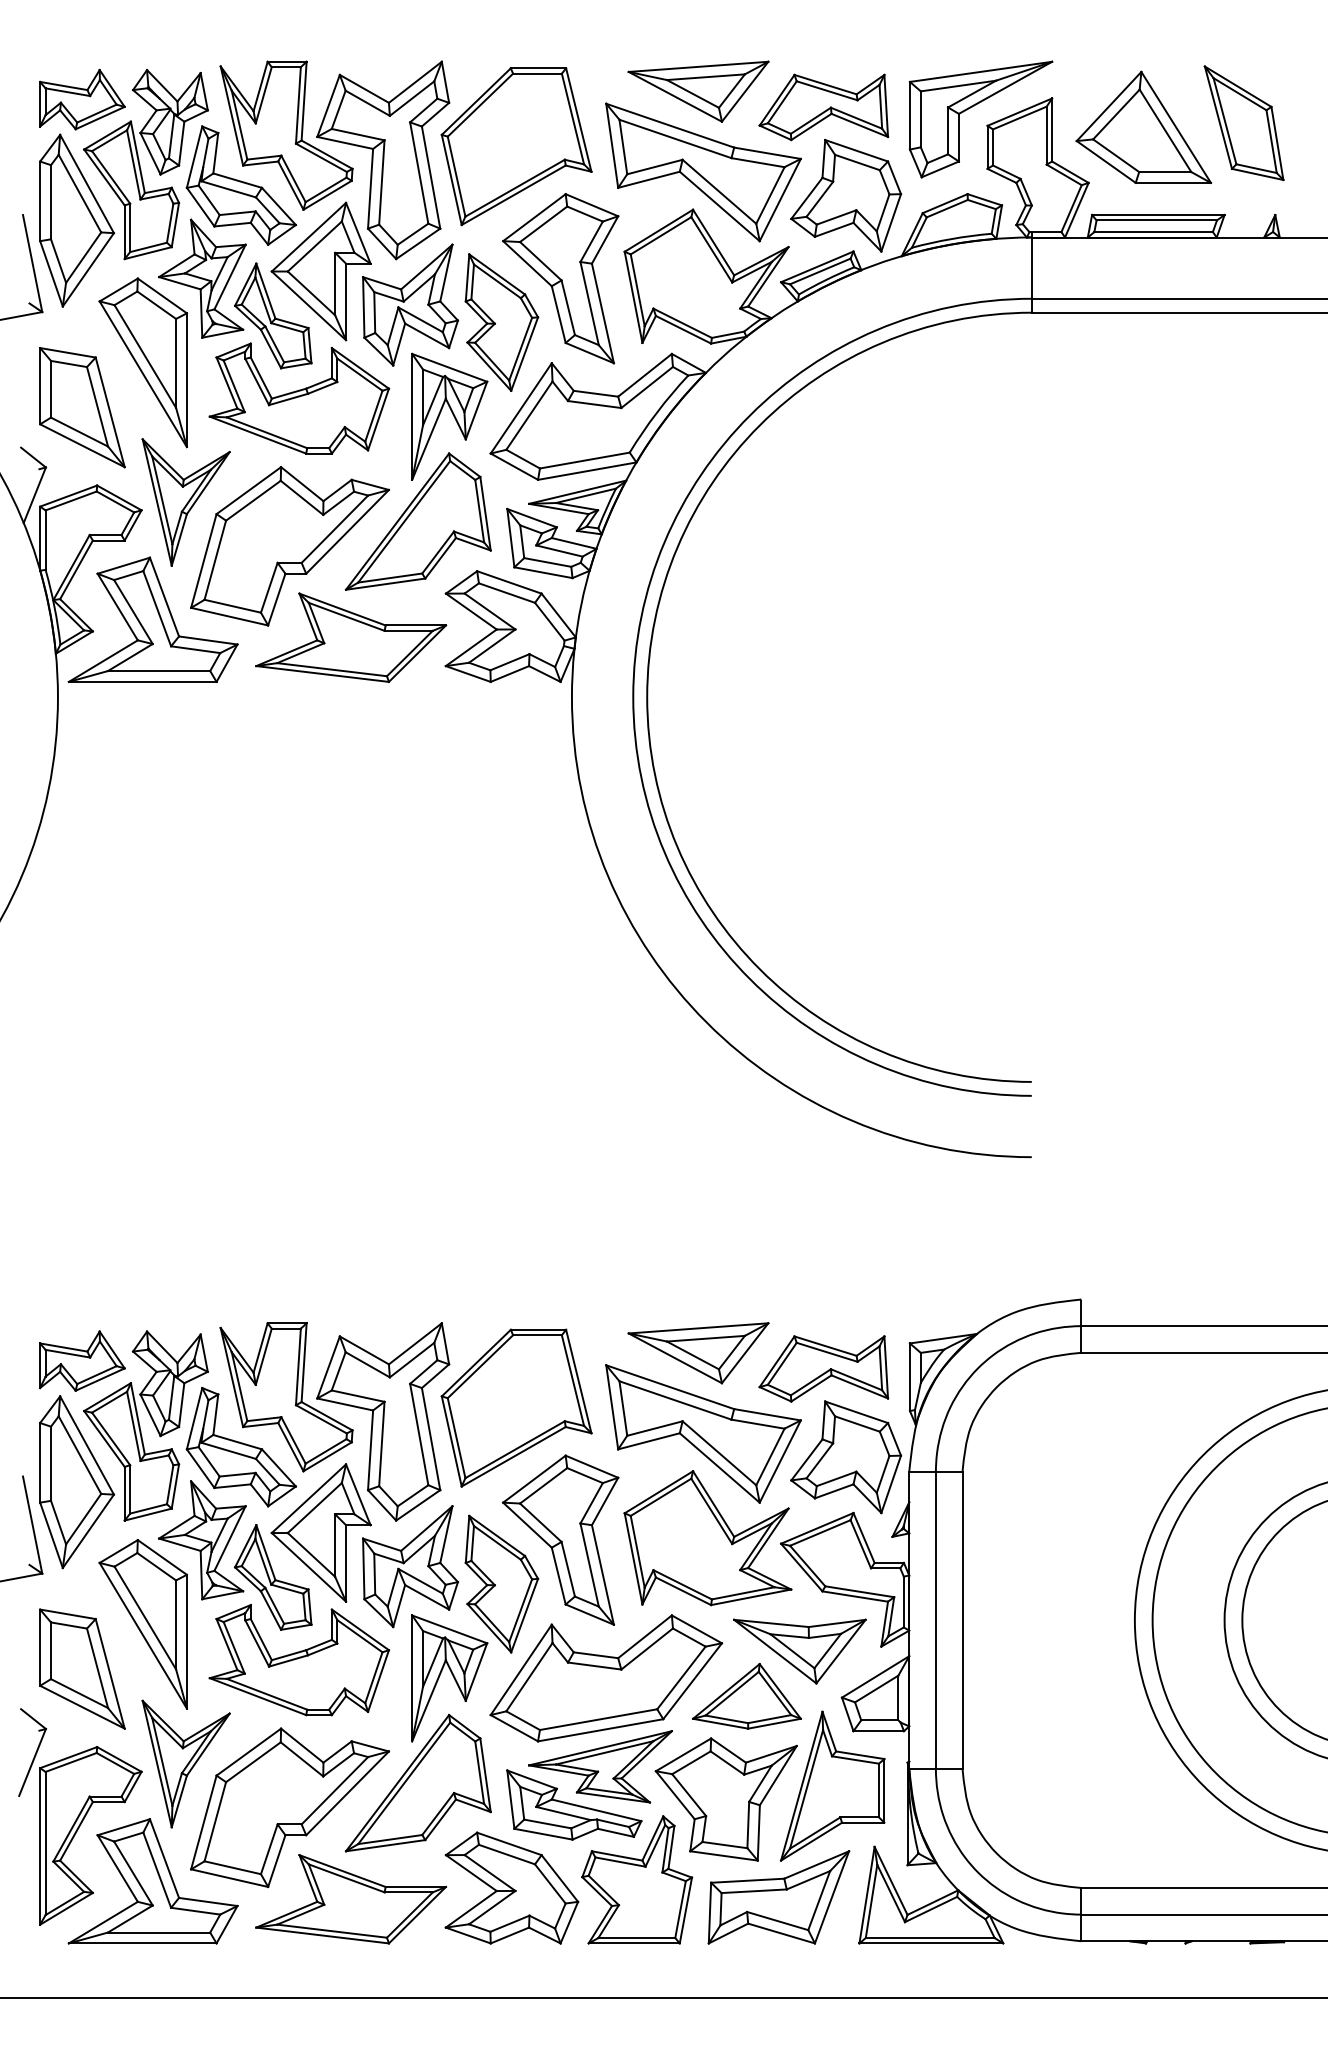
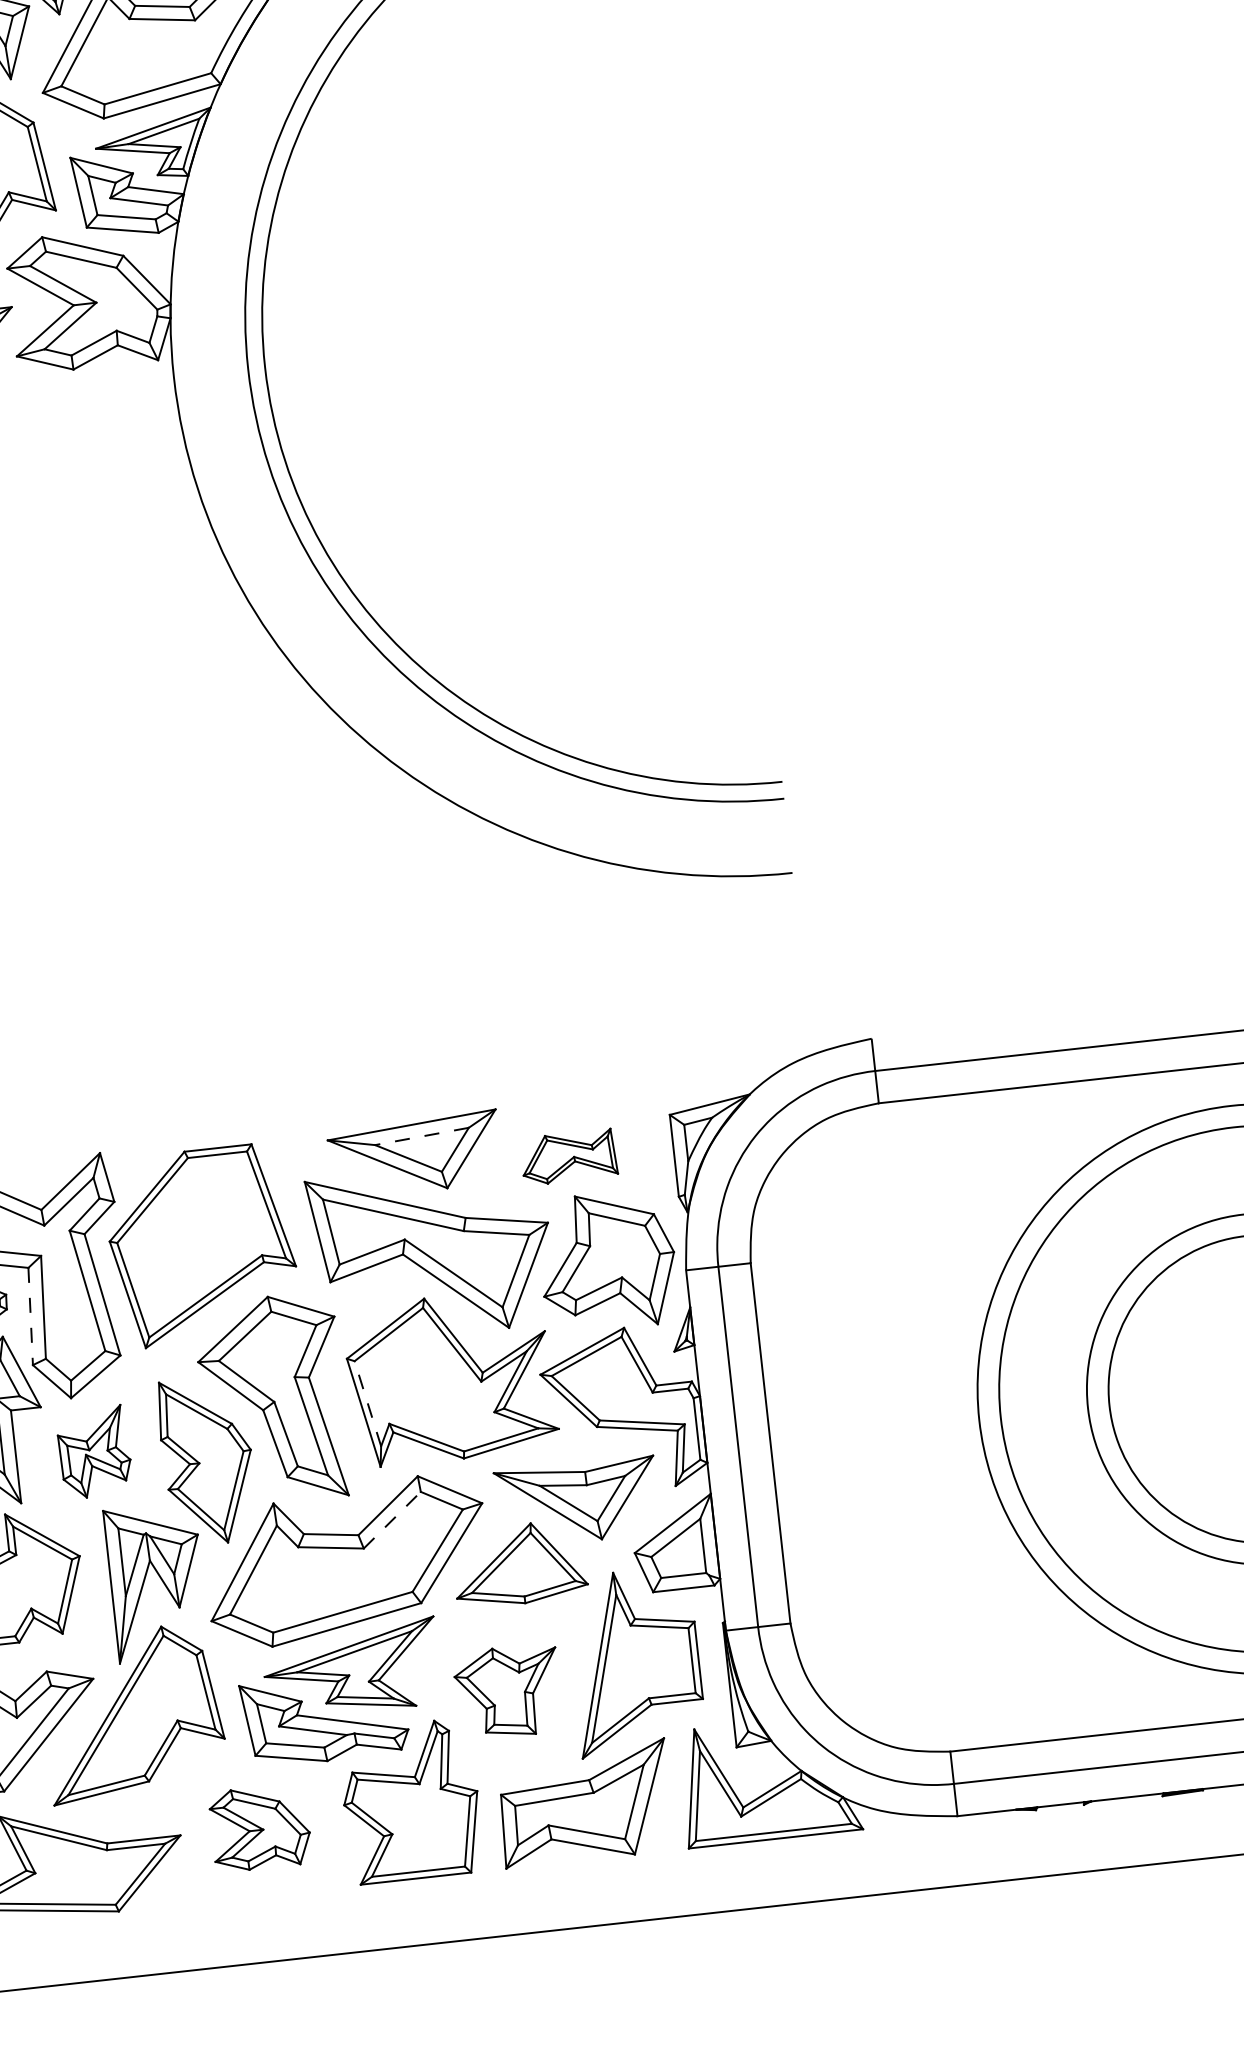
line: (705, 1338) -> (421, 1136), solid -> dashed
part: (823, 1368) -> (568, 1156), size x0.6
line: (370, 1450) -> (30, 1316), solid -> dashed
line: (637, 1551) -> (367, 1403), solid -> dashed
part: (410, 1566) -> (94, 1451), size x0.6
line: (647, 1649) -> (392, 1520), solid -> dashed
part: (725, 1799) -> (507, 1692), size x0.6
part: (511, 1887) -> (259, 1827), size x0.6

